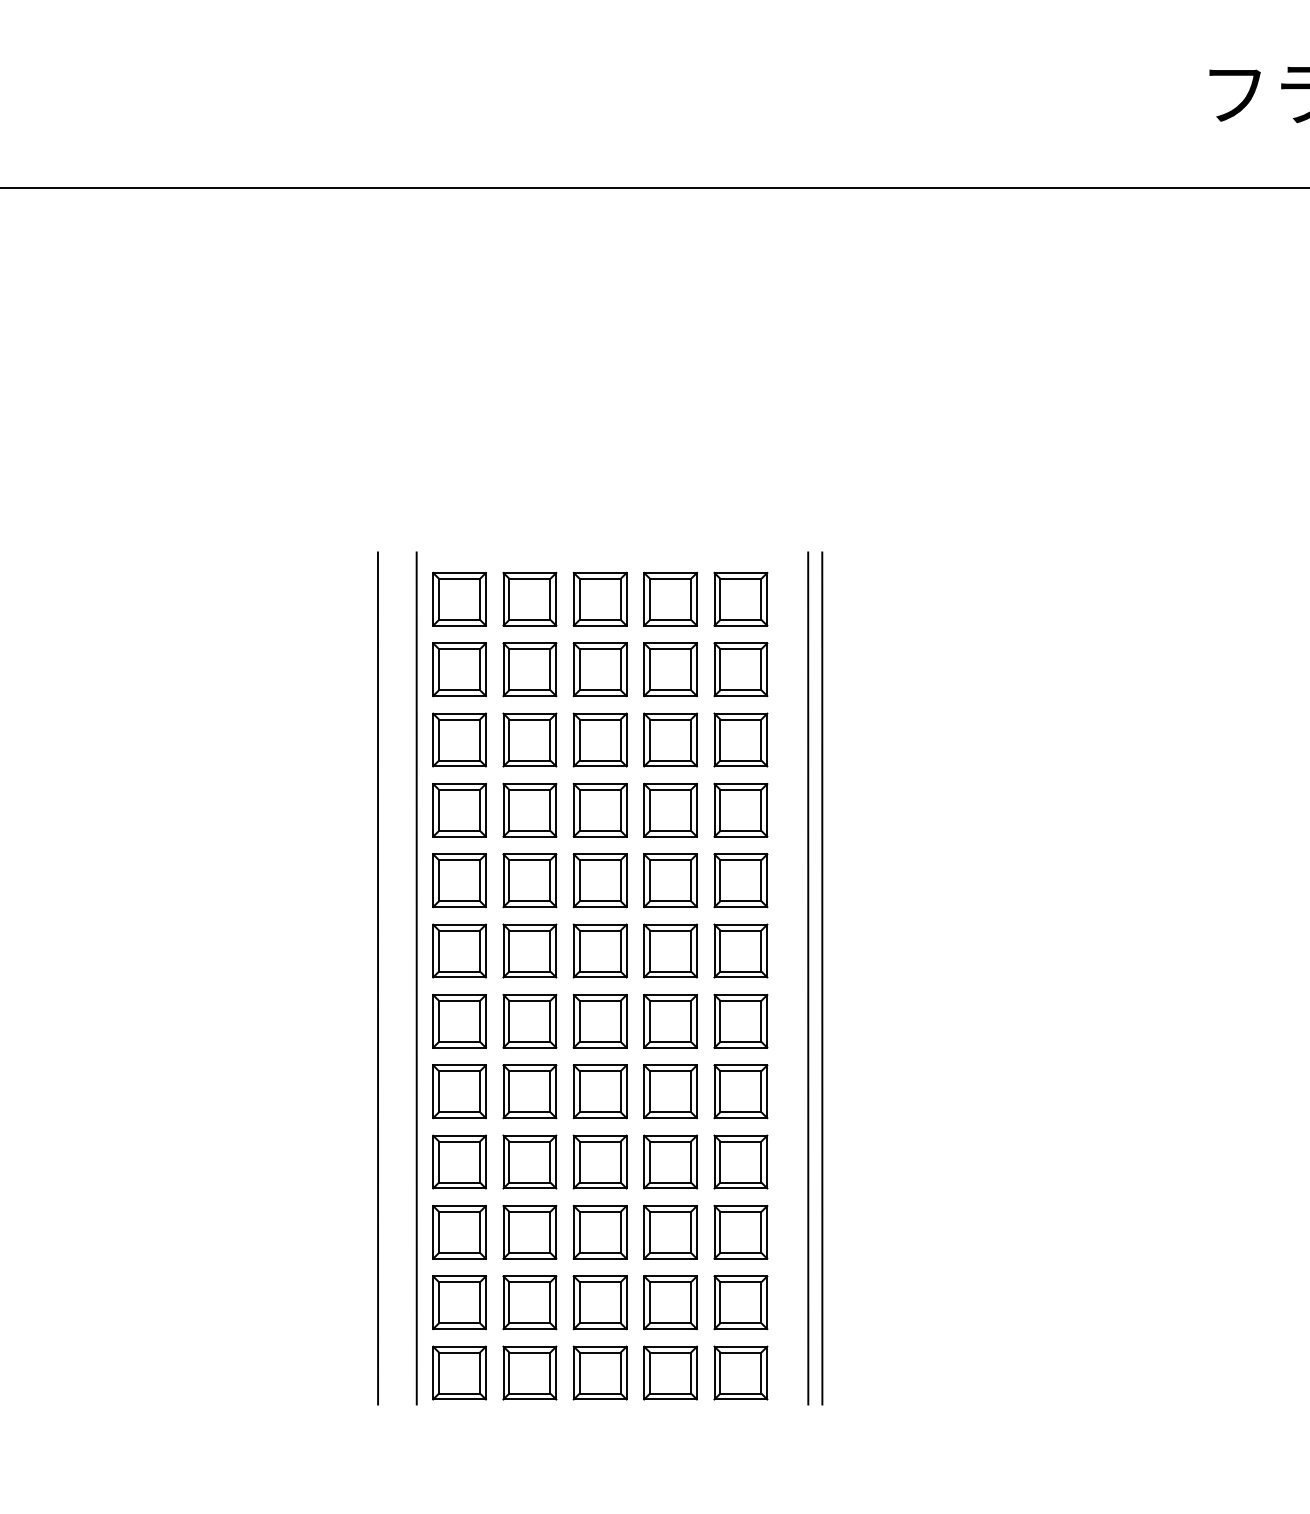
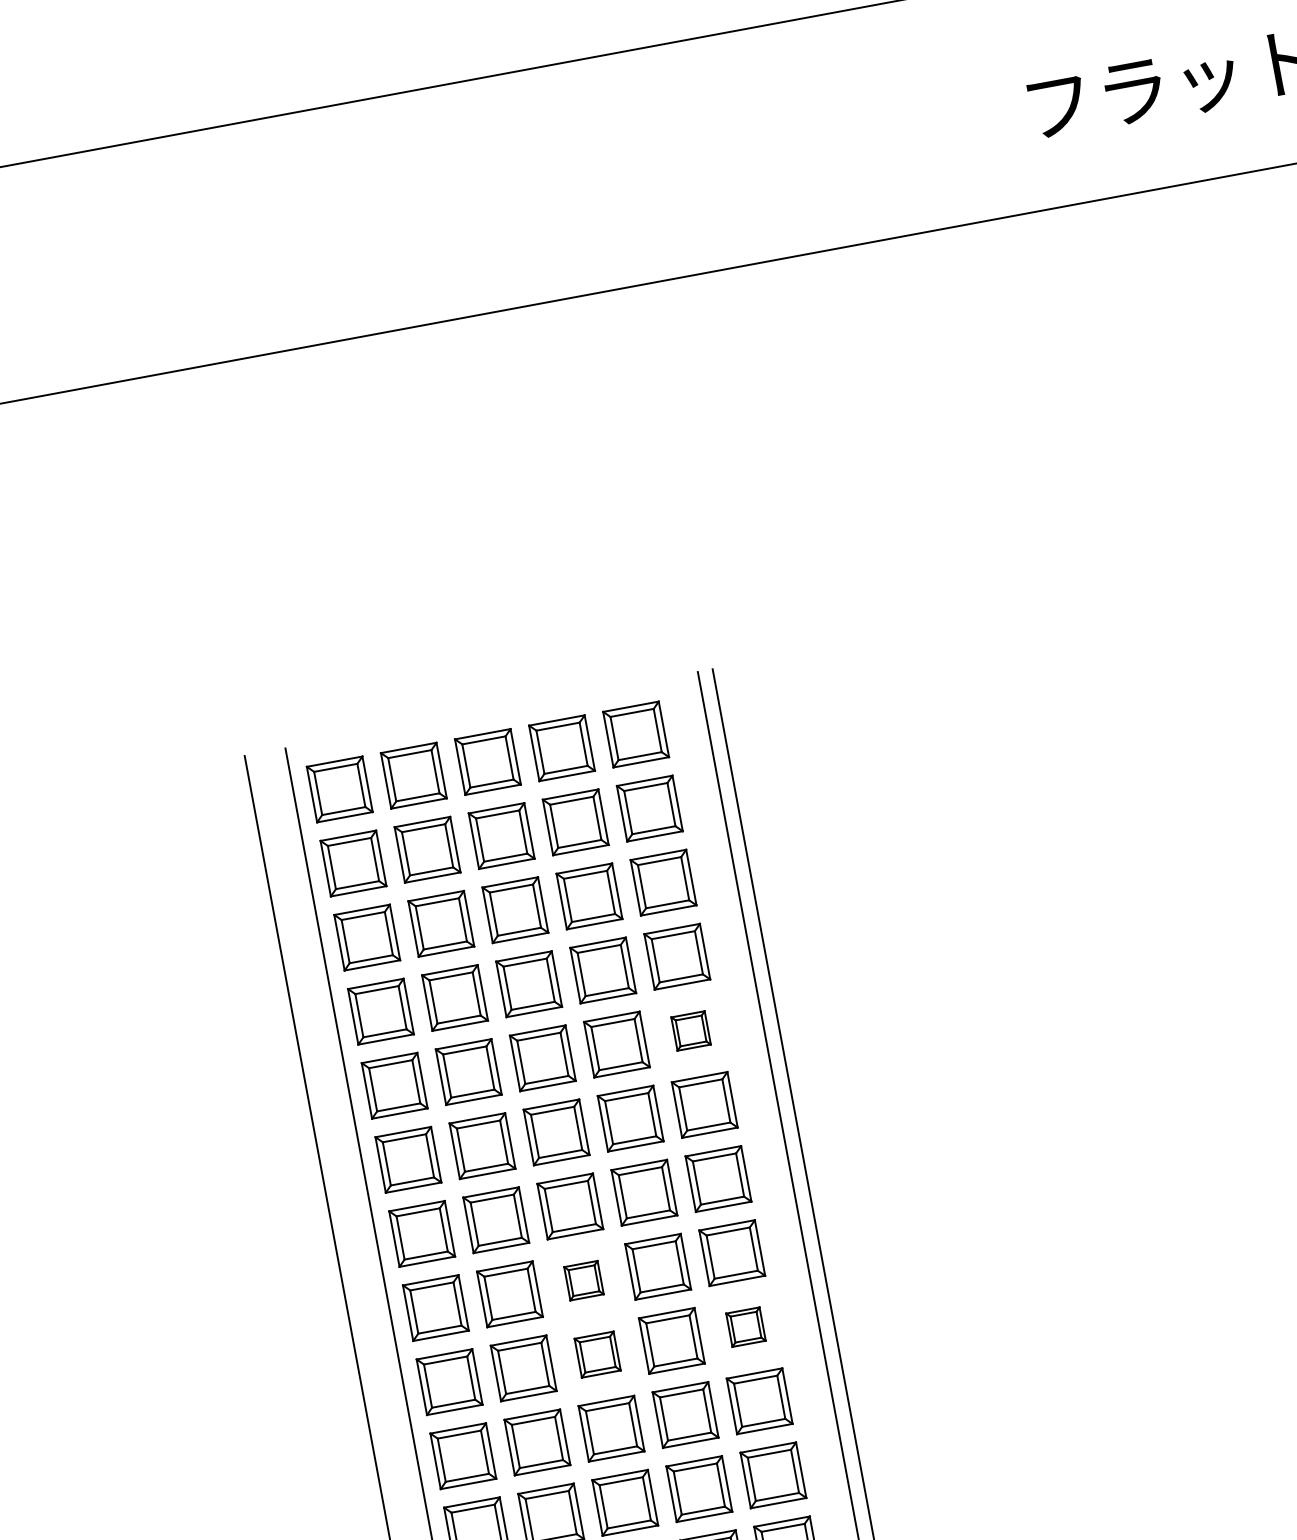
part: (740, 880) -> (690, 1030), size x0.6
part: (599, 1091) -> (583, 1280), size x0.6
part: (599, 1161) -> (596, 1354), size x0.7
part: (740, 1161) -> (745, 1326), size x0.6

